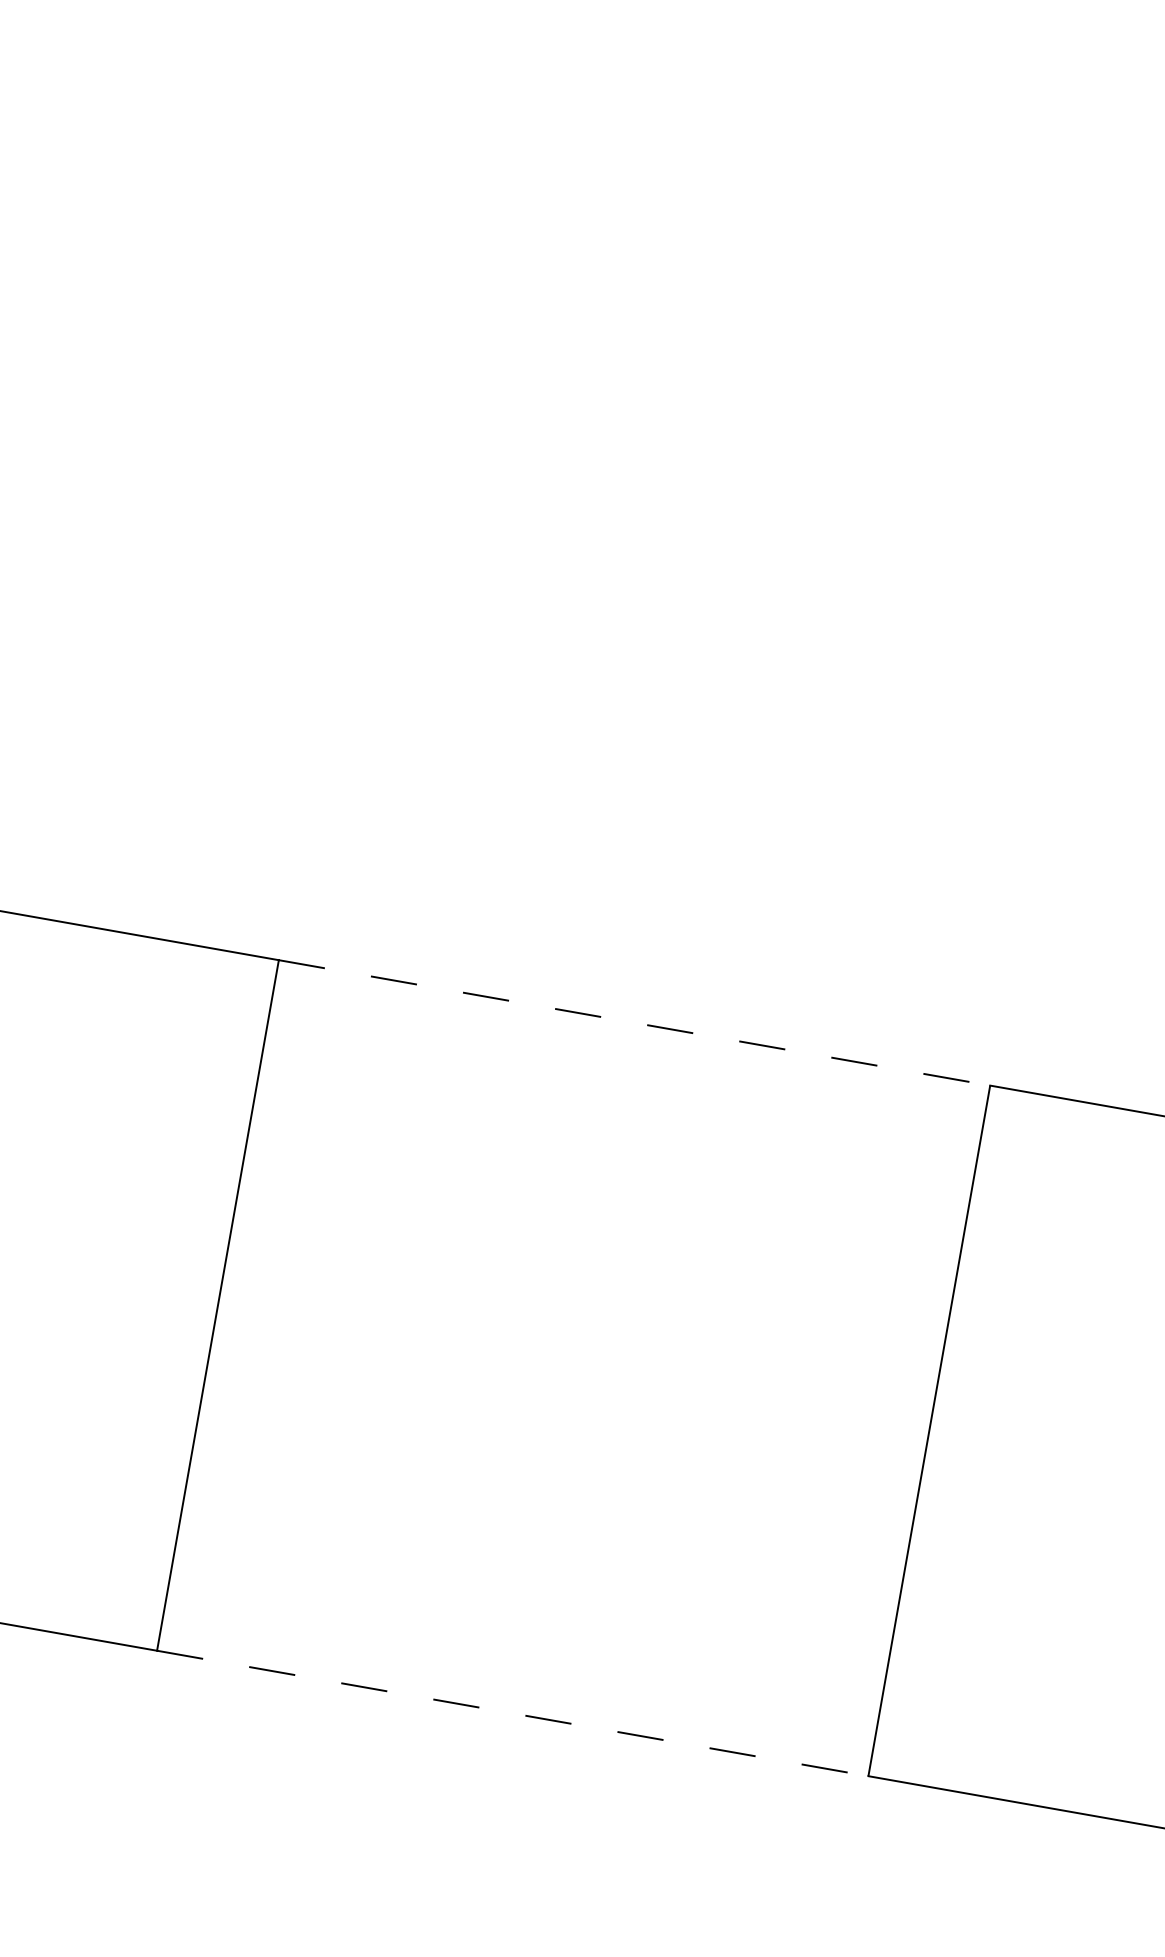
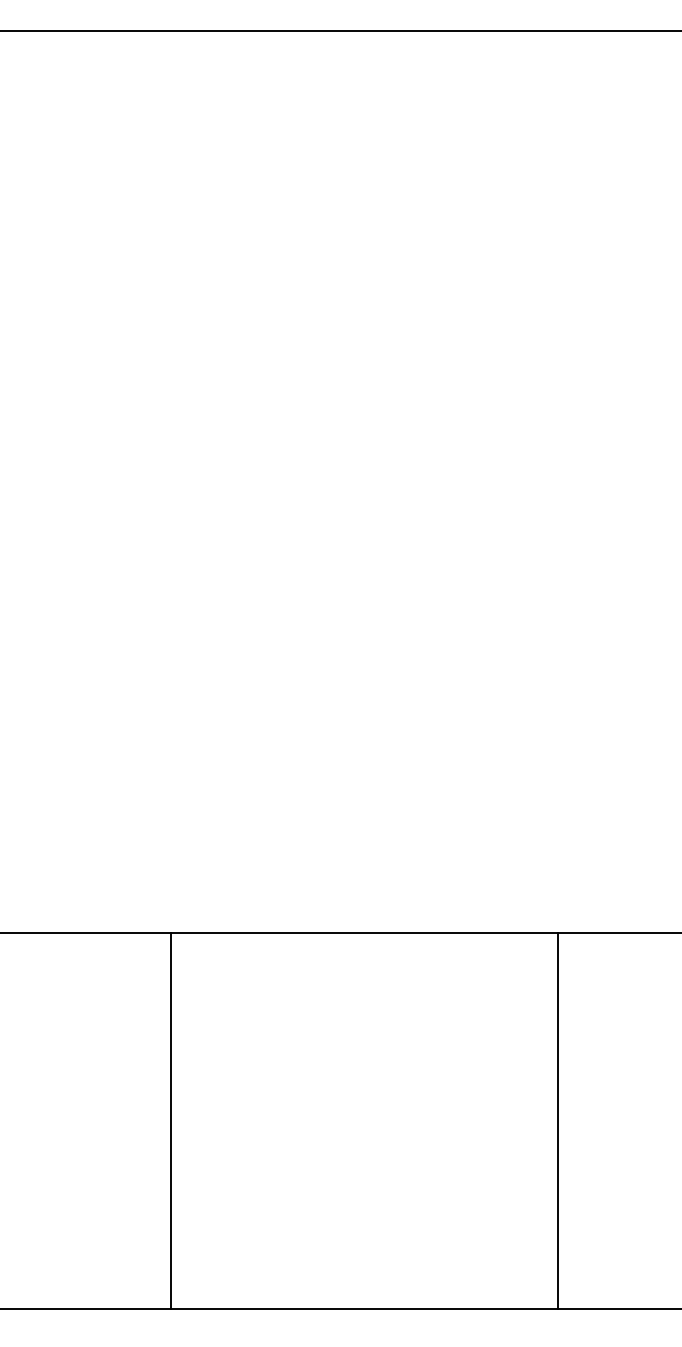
line: (634, 1023) -> (364, 933), dashed -> solid
line: (512, 1714) -> (364, 1309), dashed -> solid

